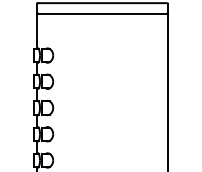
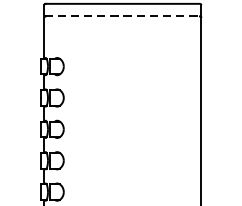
line: (102, 13) -> (122, 16), solid -> dashed

